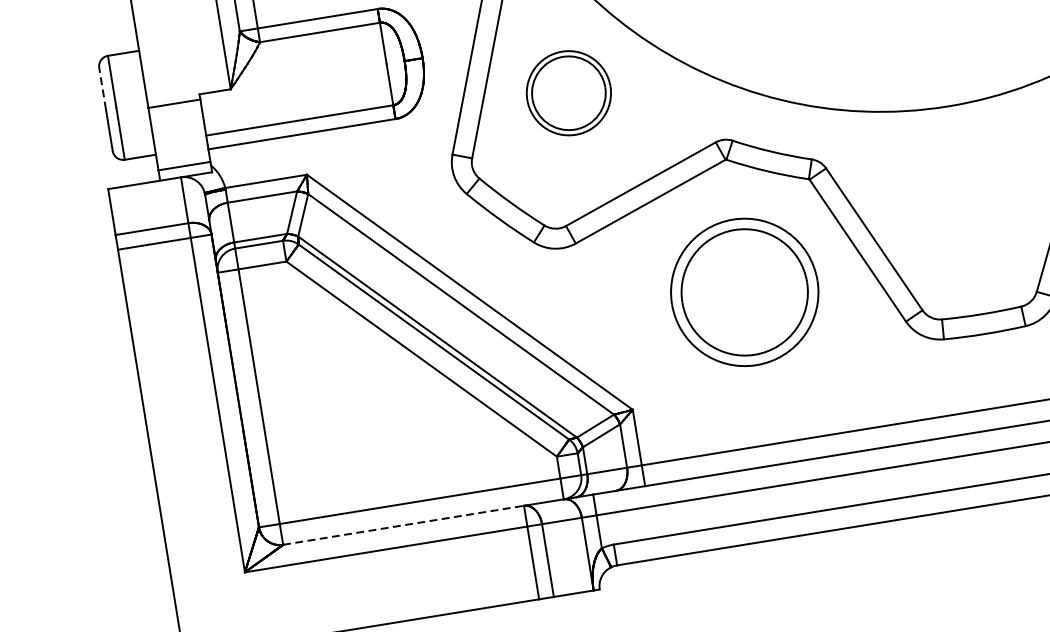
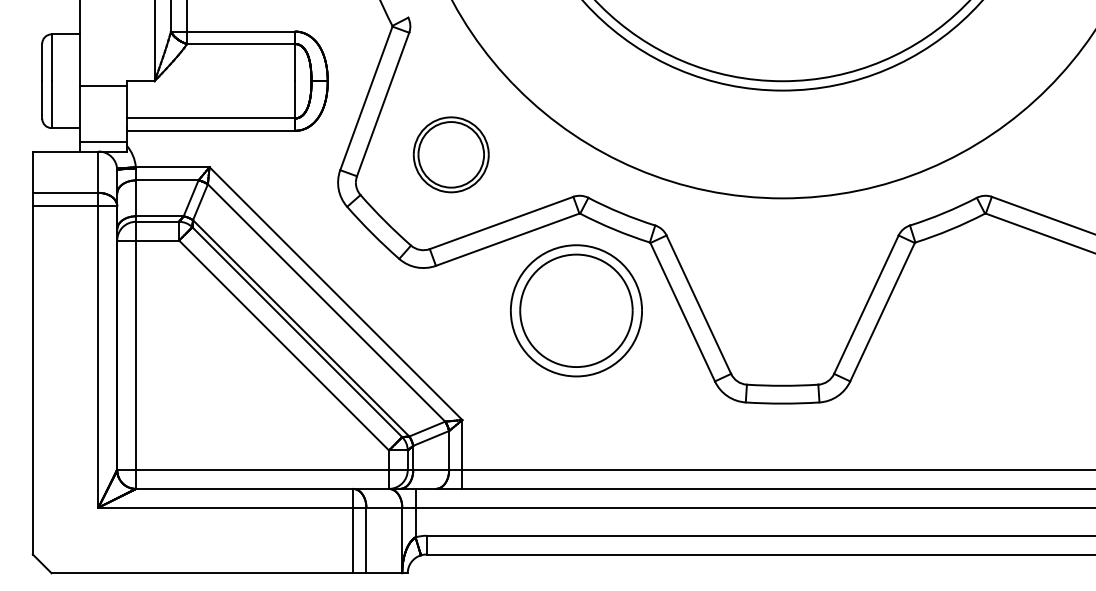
line: (102, 88) -> (42, 62), dashed -> solid
part: (567, 93) -> (450, 154), moved
part: (744, 292) -> (576, 310), moved
line: (403, 524) -> (244, 488), dashed -> solid

